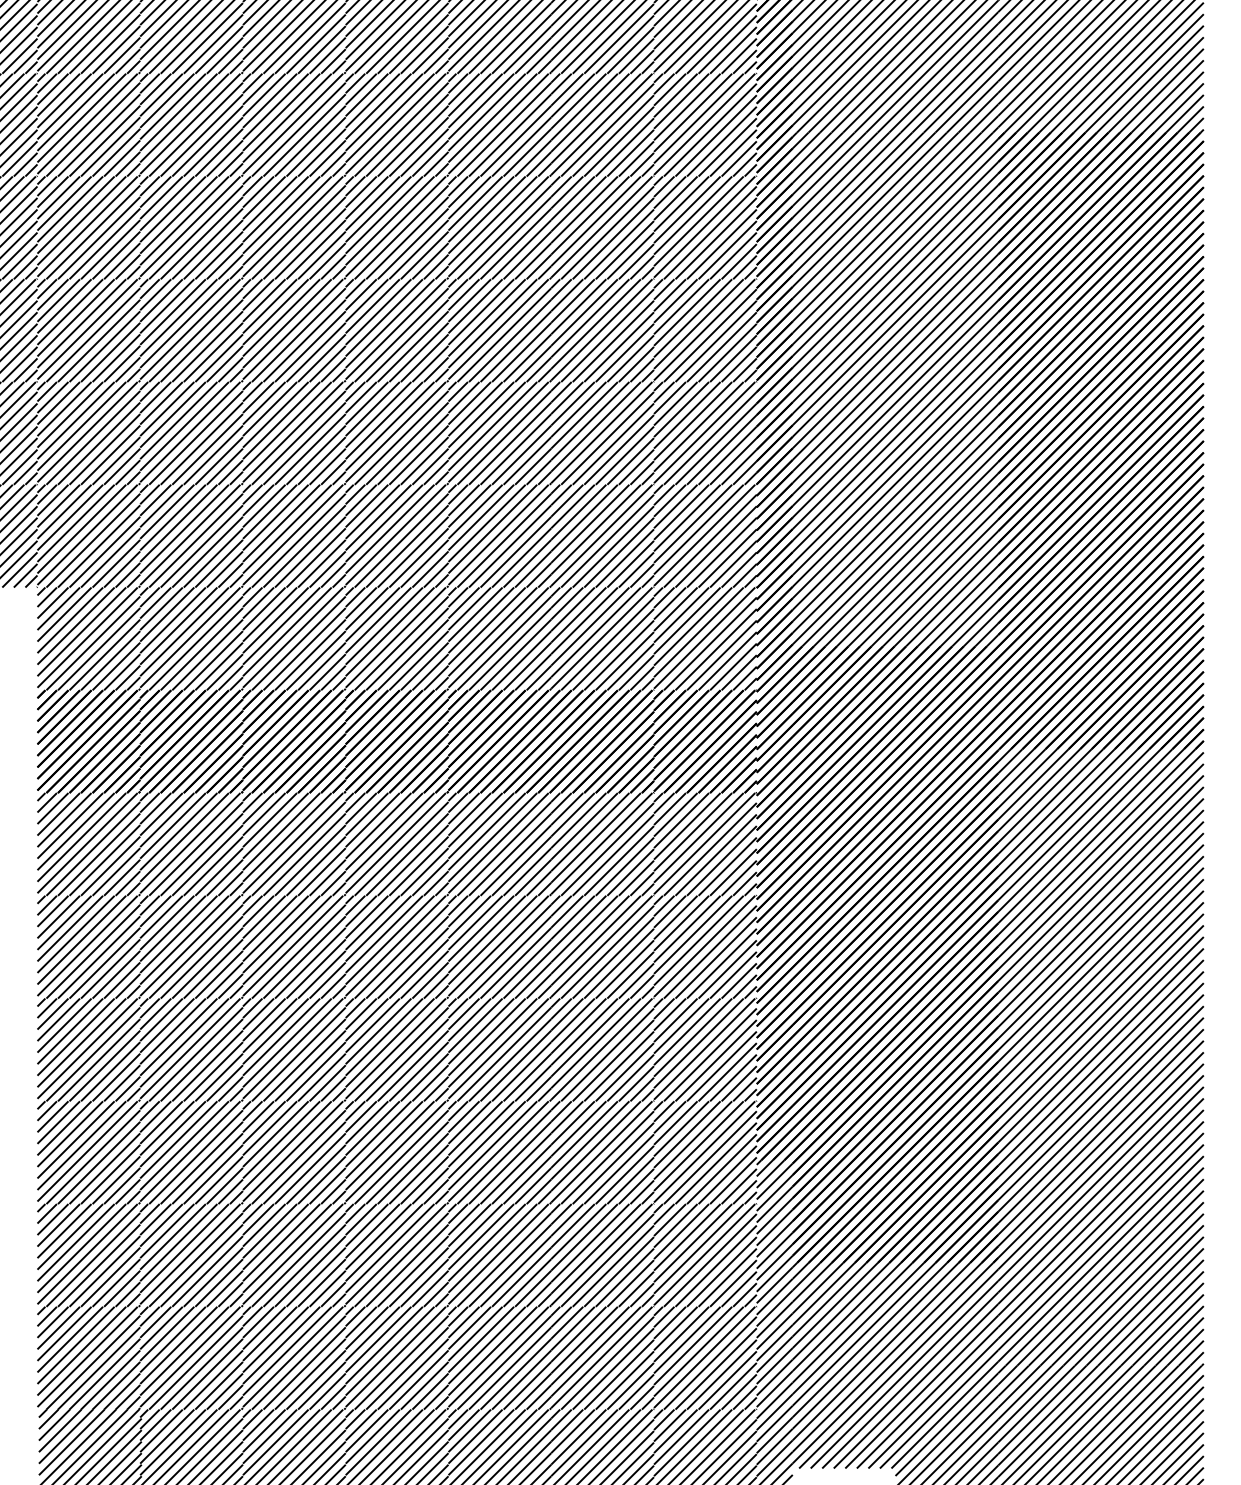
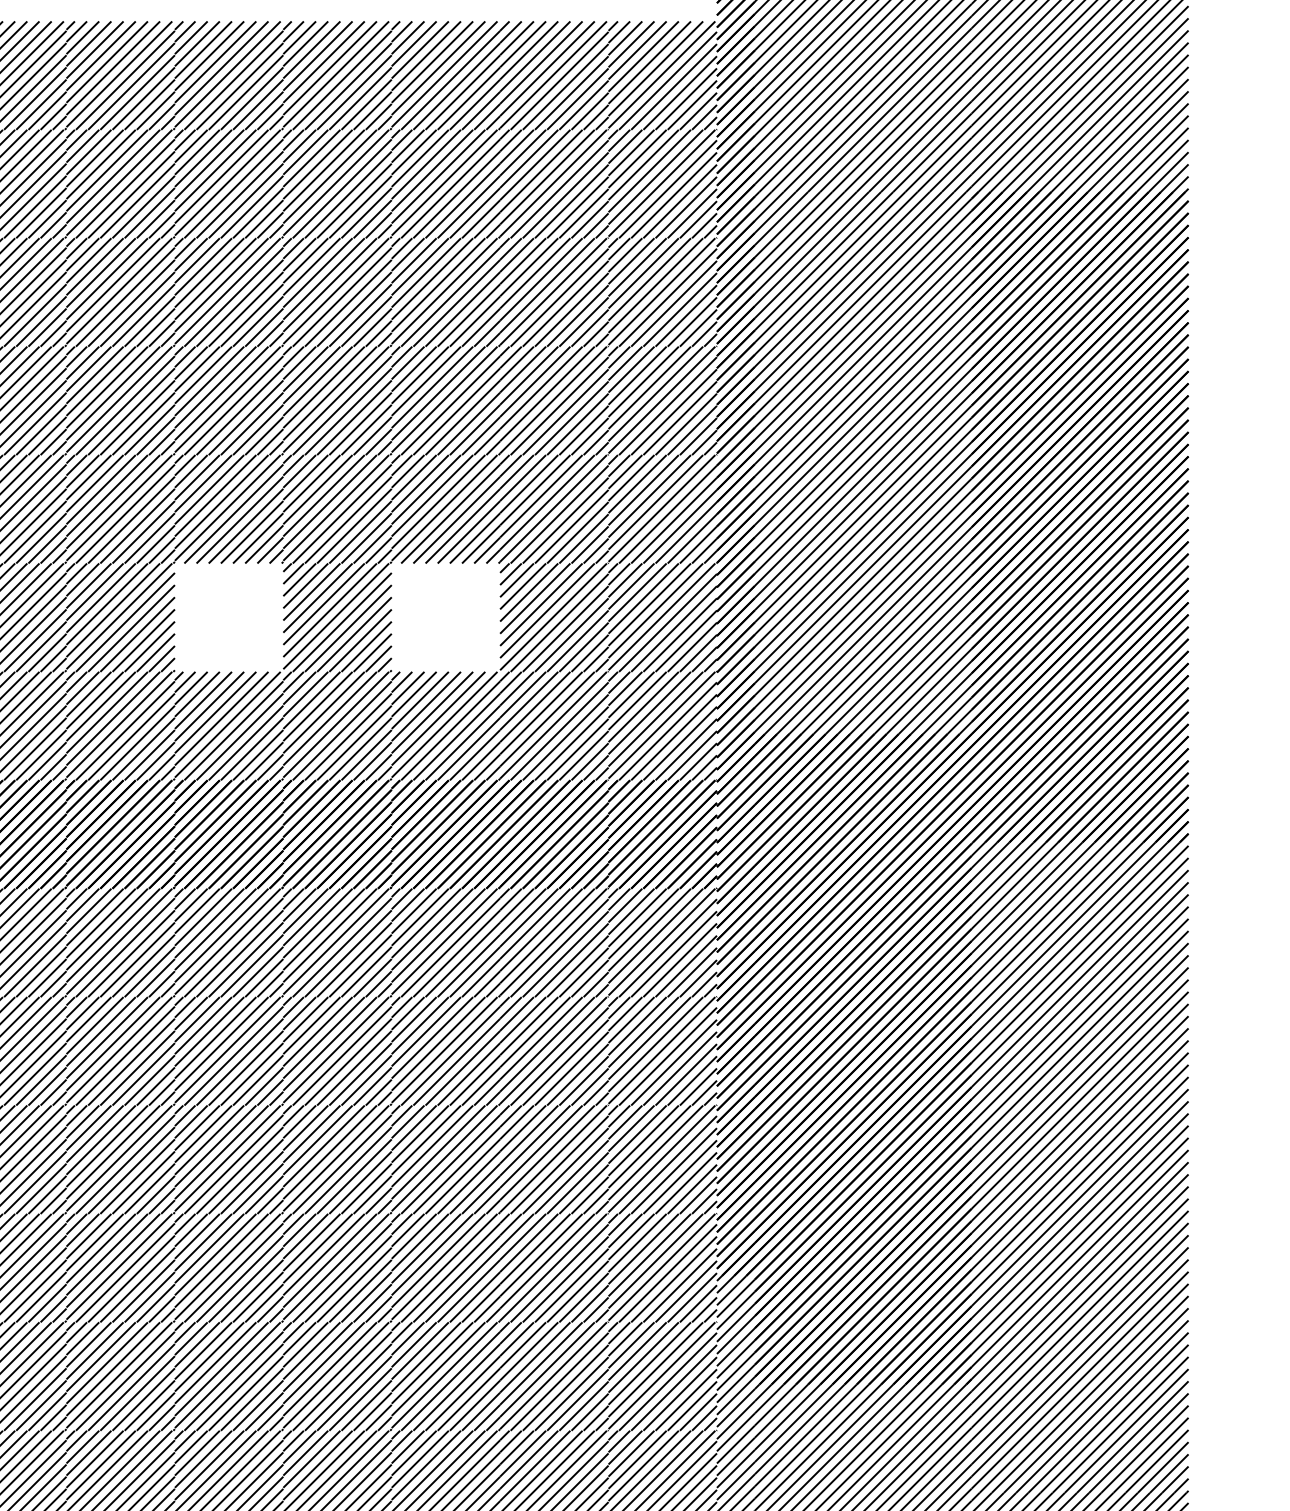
hatch: (293, 535) -> (228, 616), removed
hatch: (499, 535) -> (445, 616), removed

